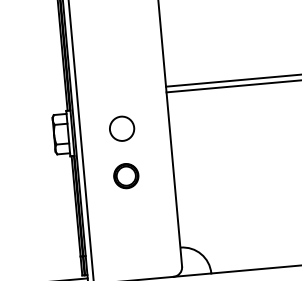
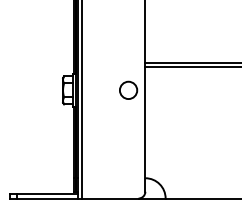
circle: (121, 127) -> (128, 89), moved
part: (126, 175) -> (111, 123), removed

